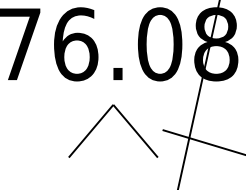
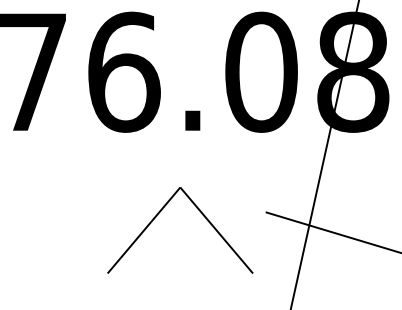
part: (102, 119) -> (162, 211), moved

